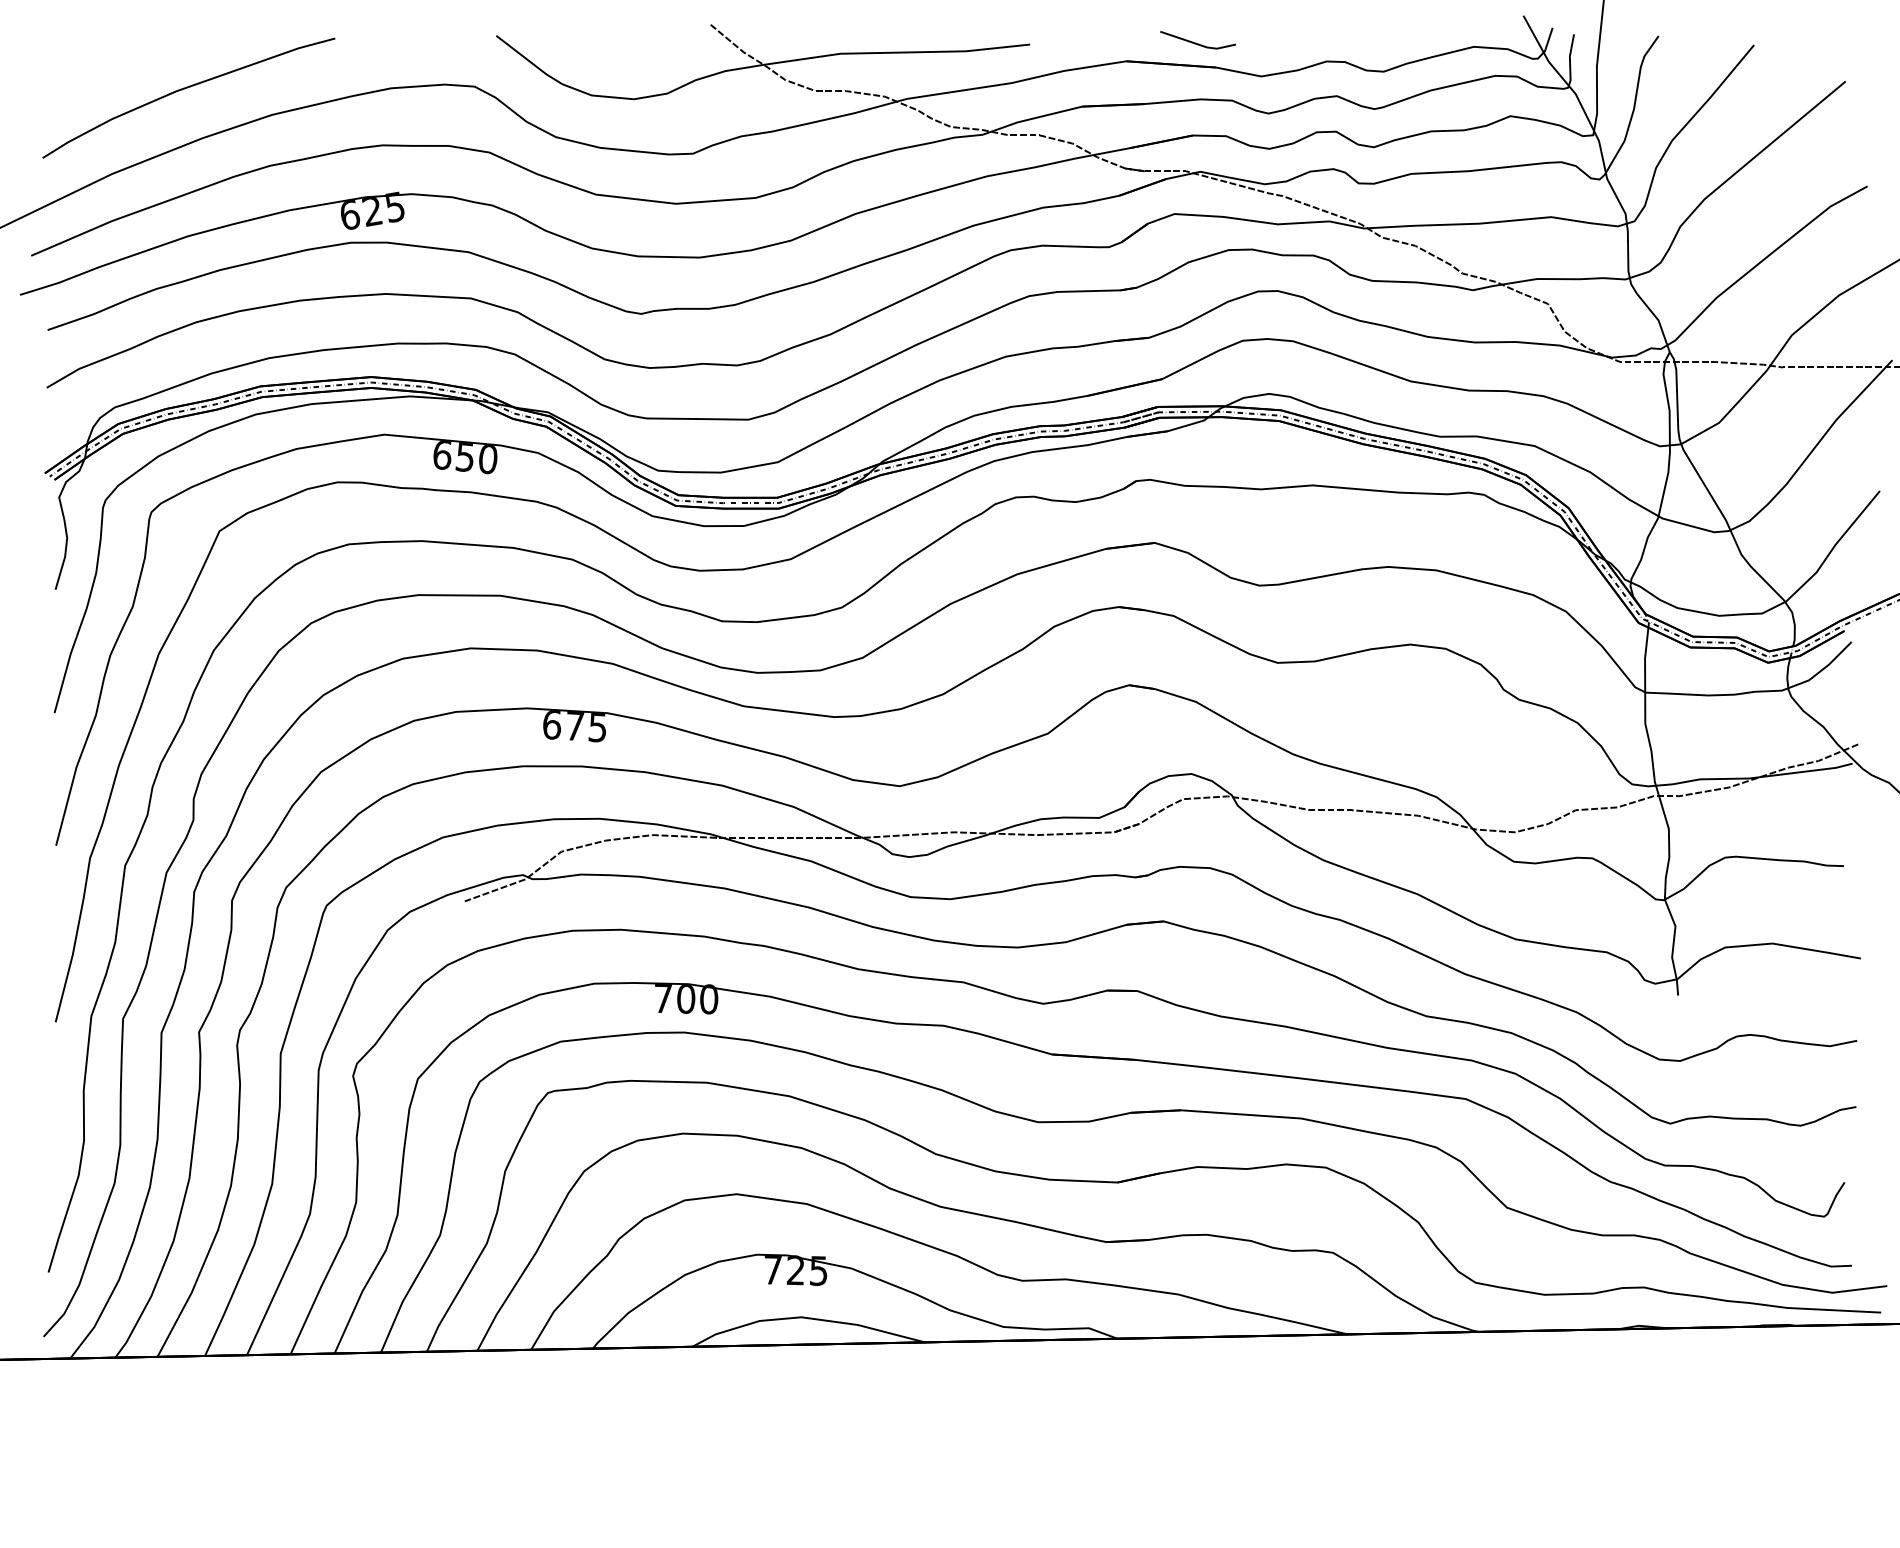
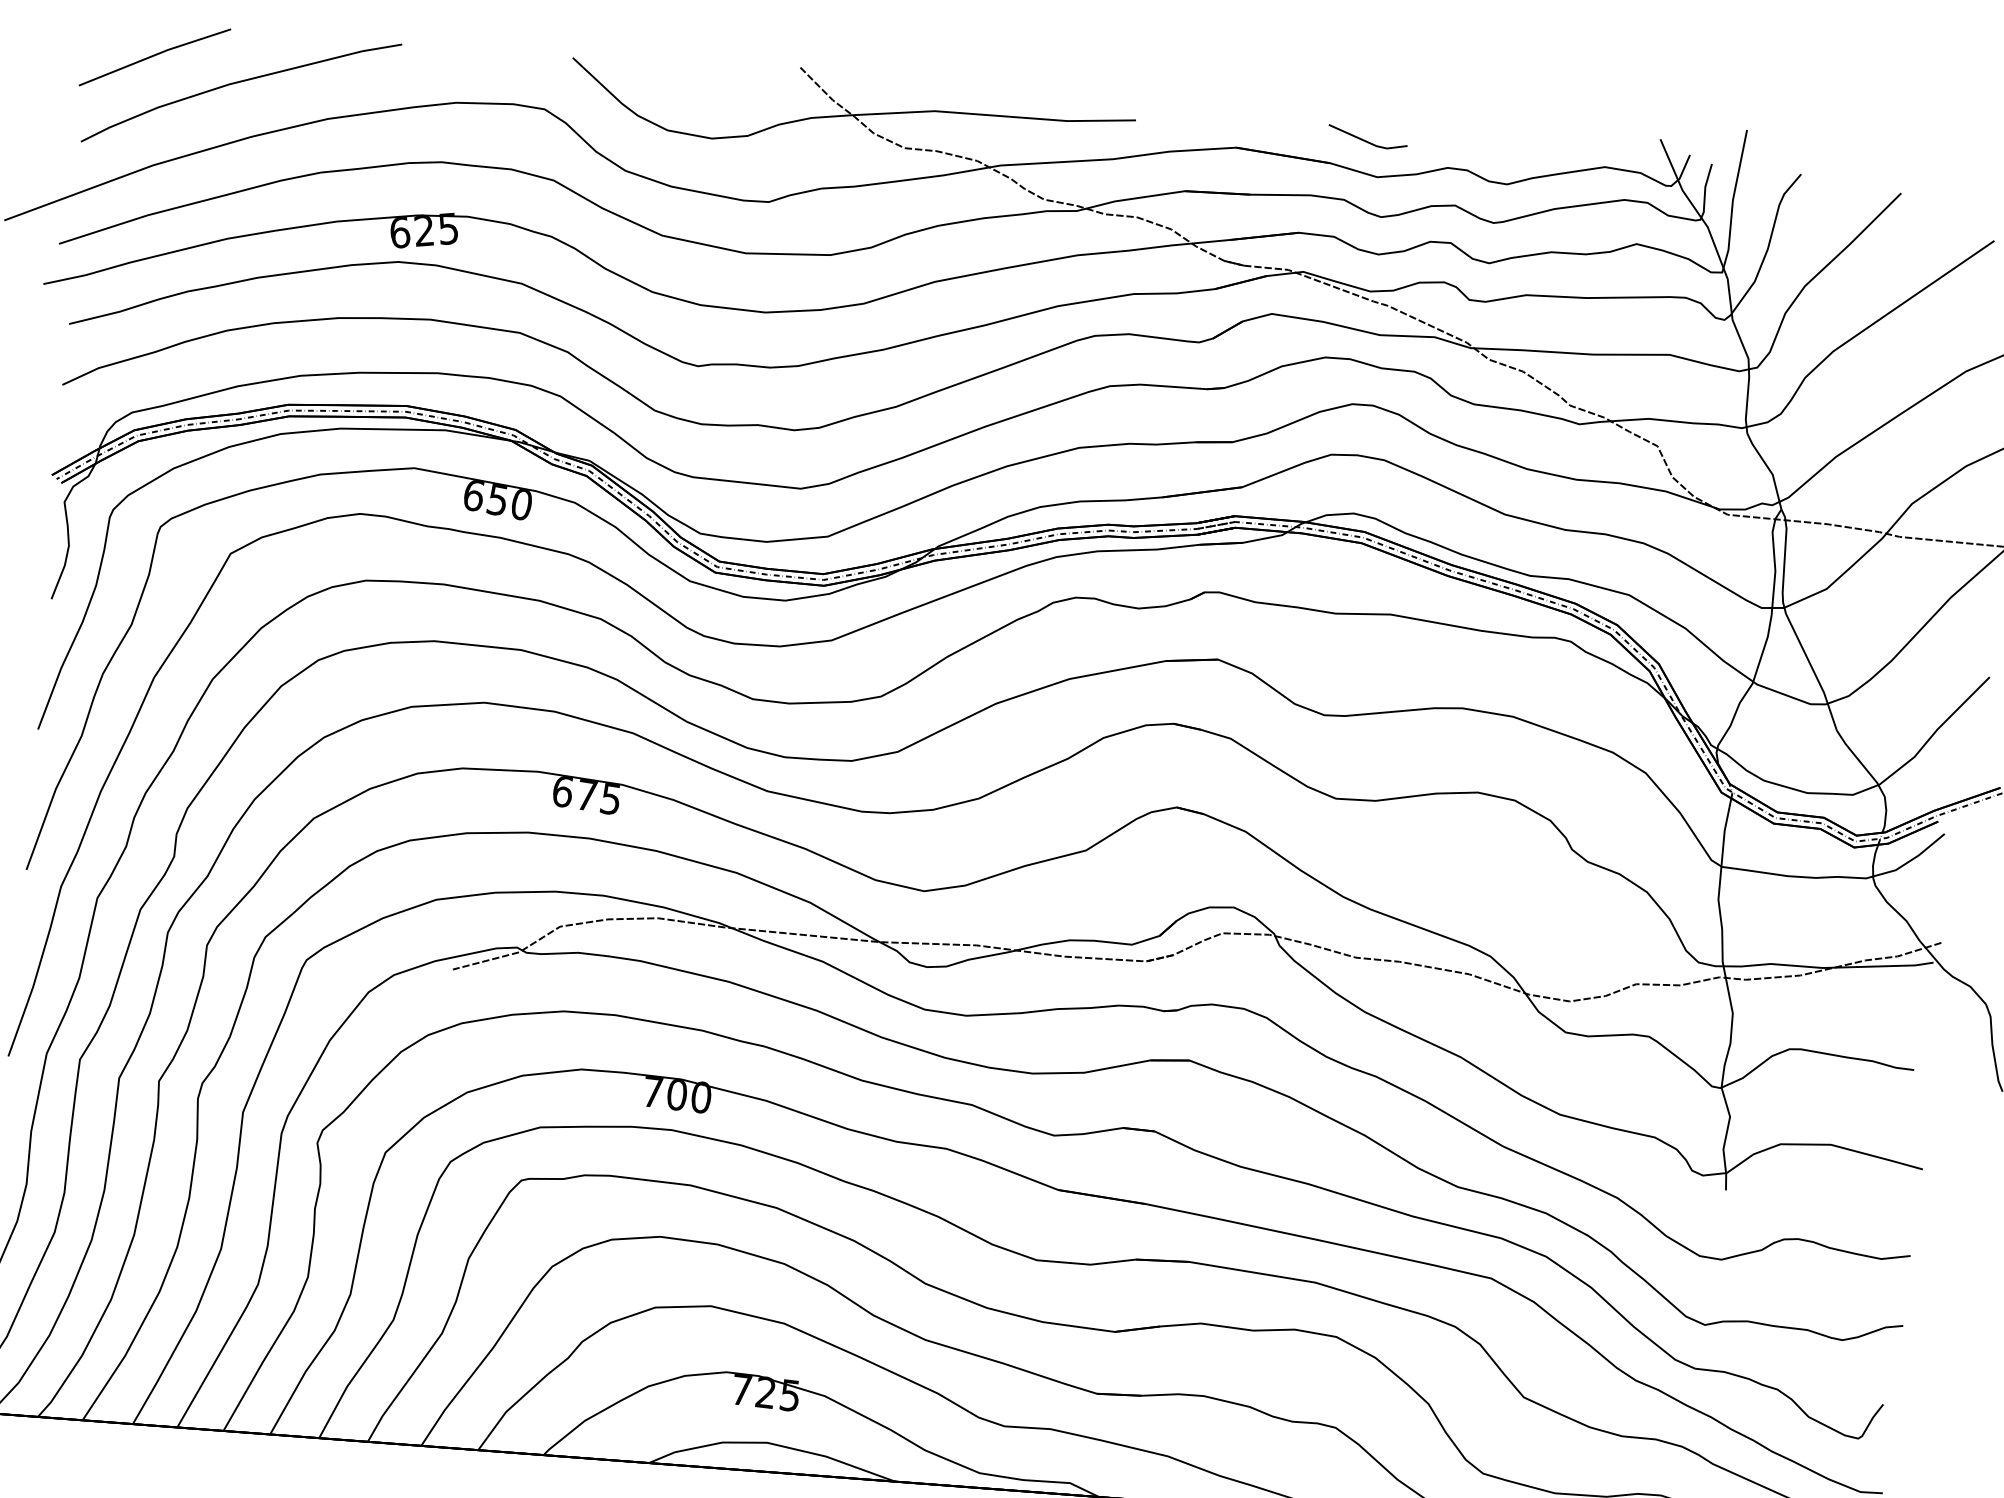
line: (1196, 42) -> (1366, 139), moved
line: (104, 71) -> (154, 56), added

